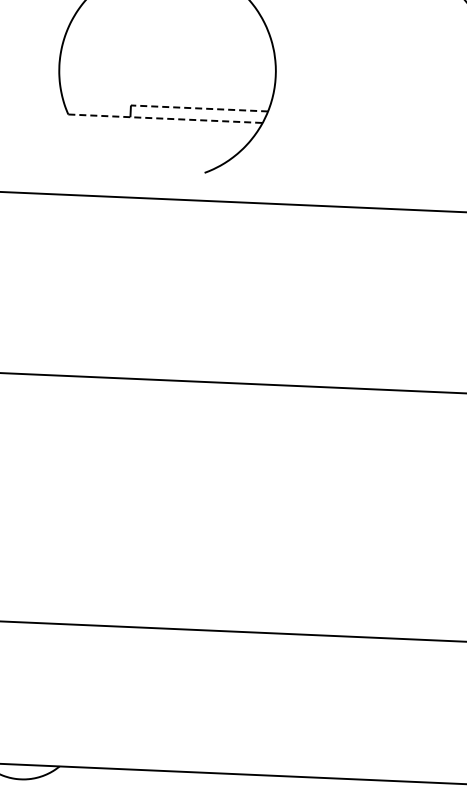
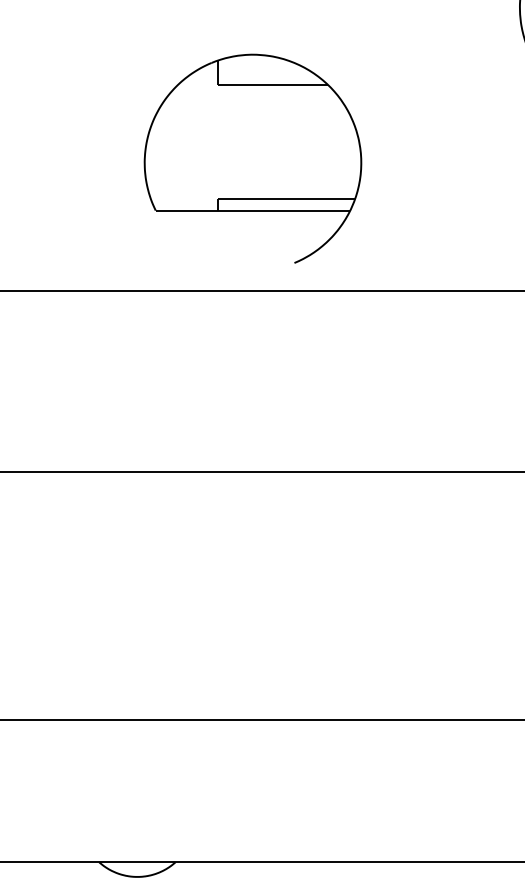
line: (199, 108) -> (286, 198), dashed -> solid
line: (165, 118) -> (253, 210), dashed -> solid

